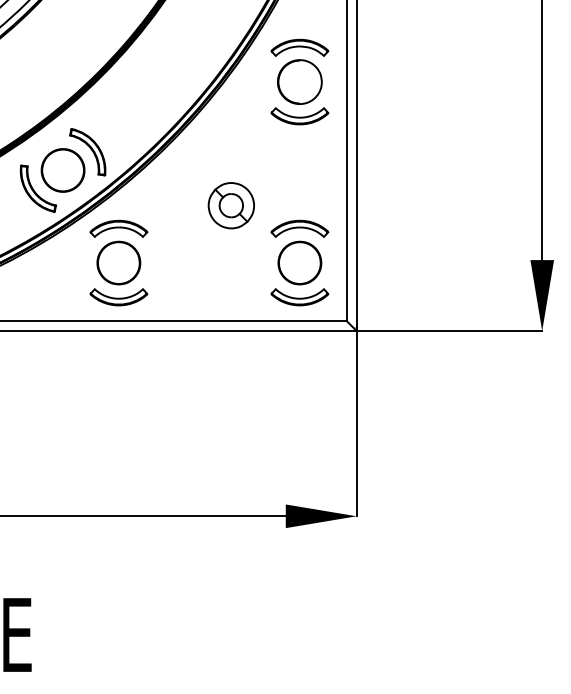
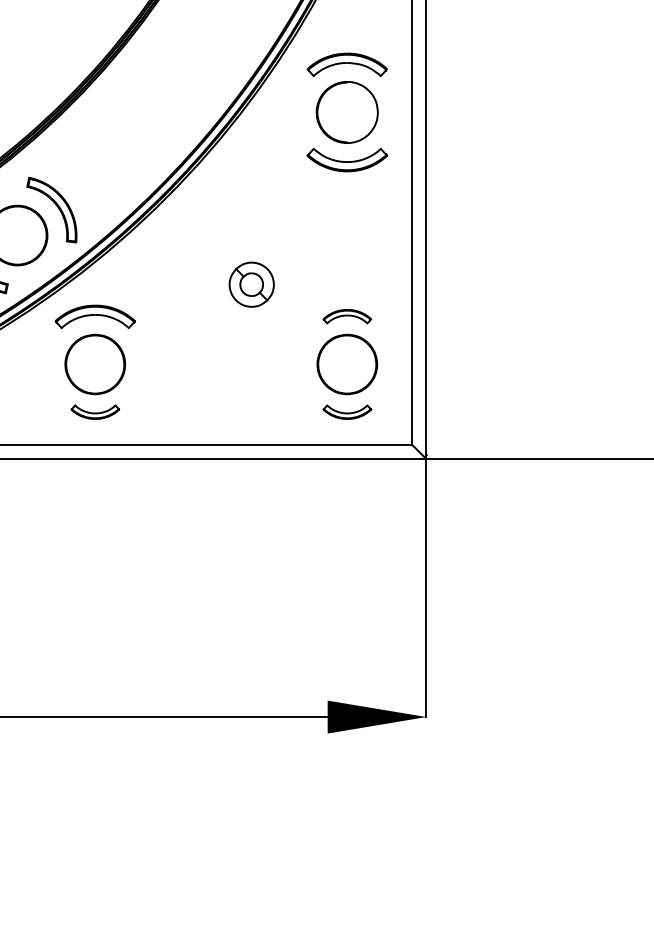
part: (230, 205) -> (250, 284), size x0.7
part: (299, 228) -> (346, 316), size x0.6
part: (118, 297) -> (94, 412), size x0.6
part: (299, 297) -> (346, 412), size x0.6

